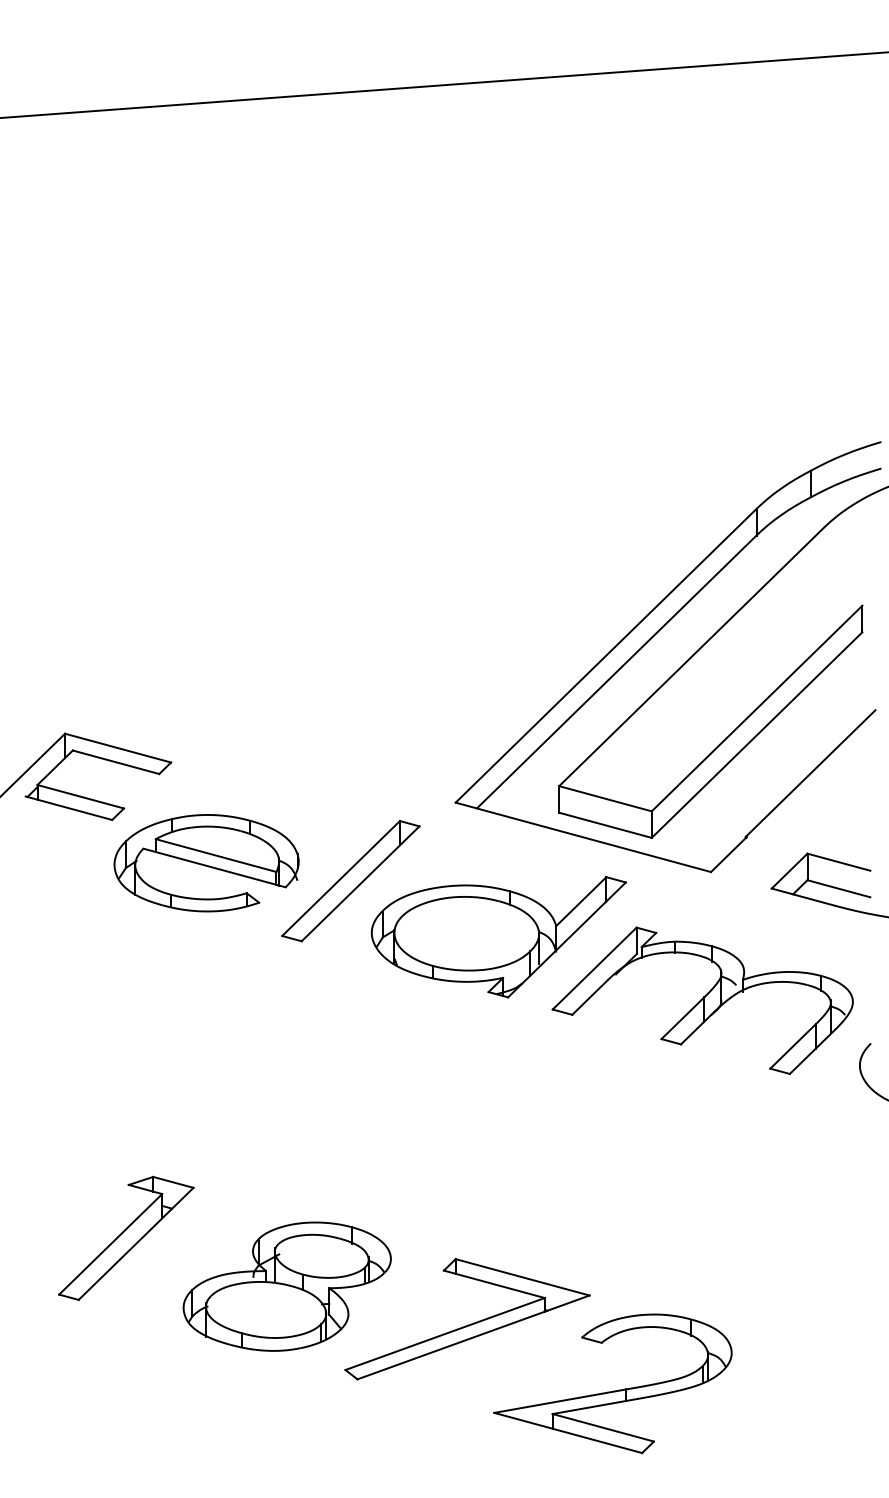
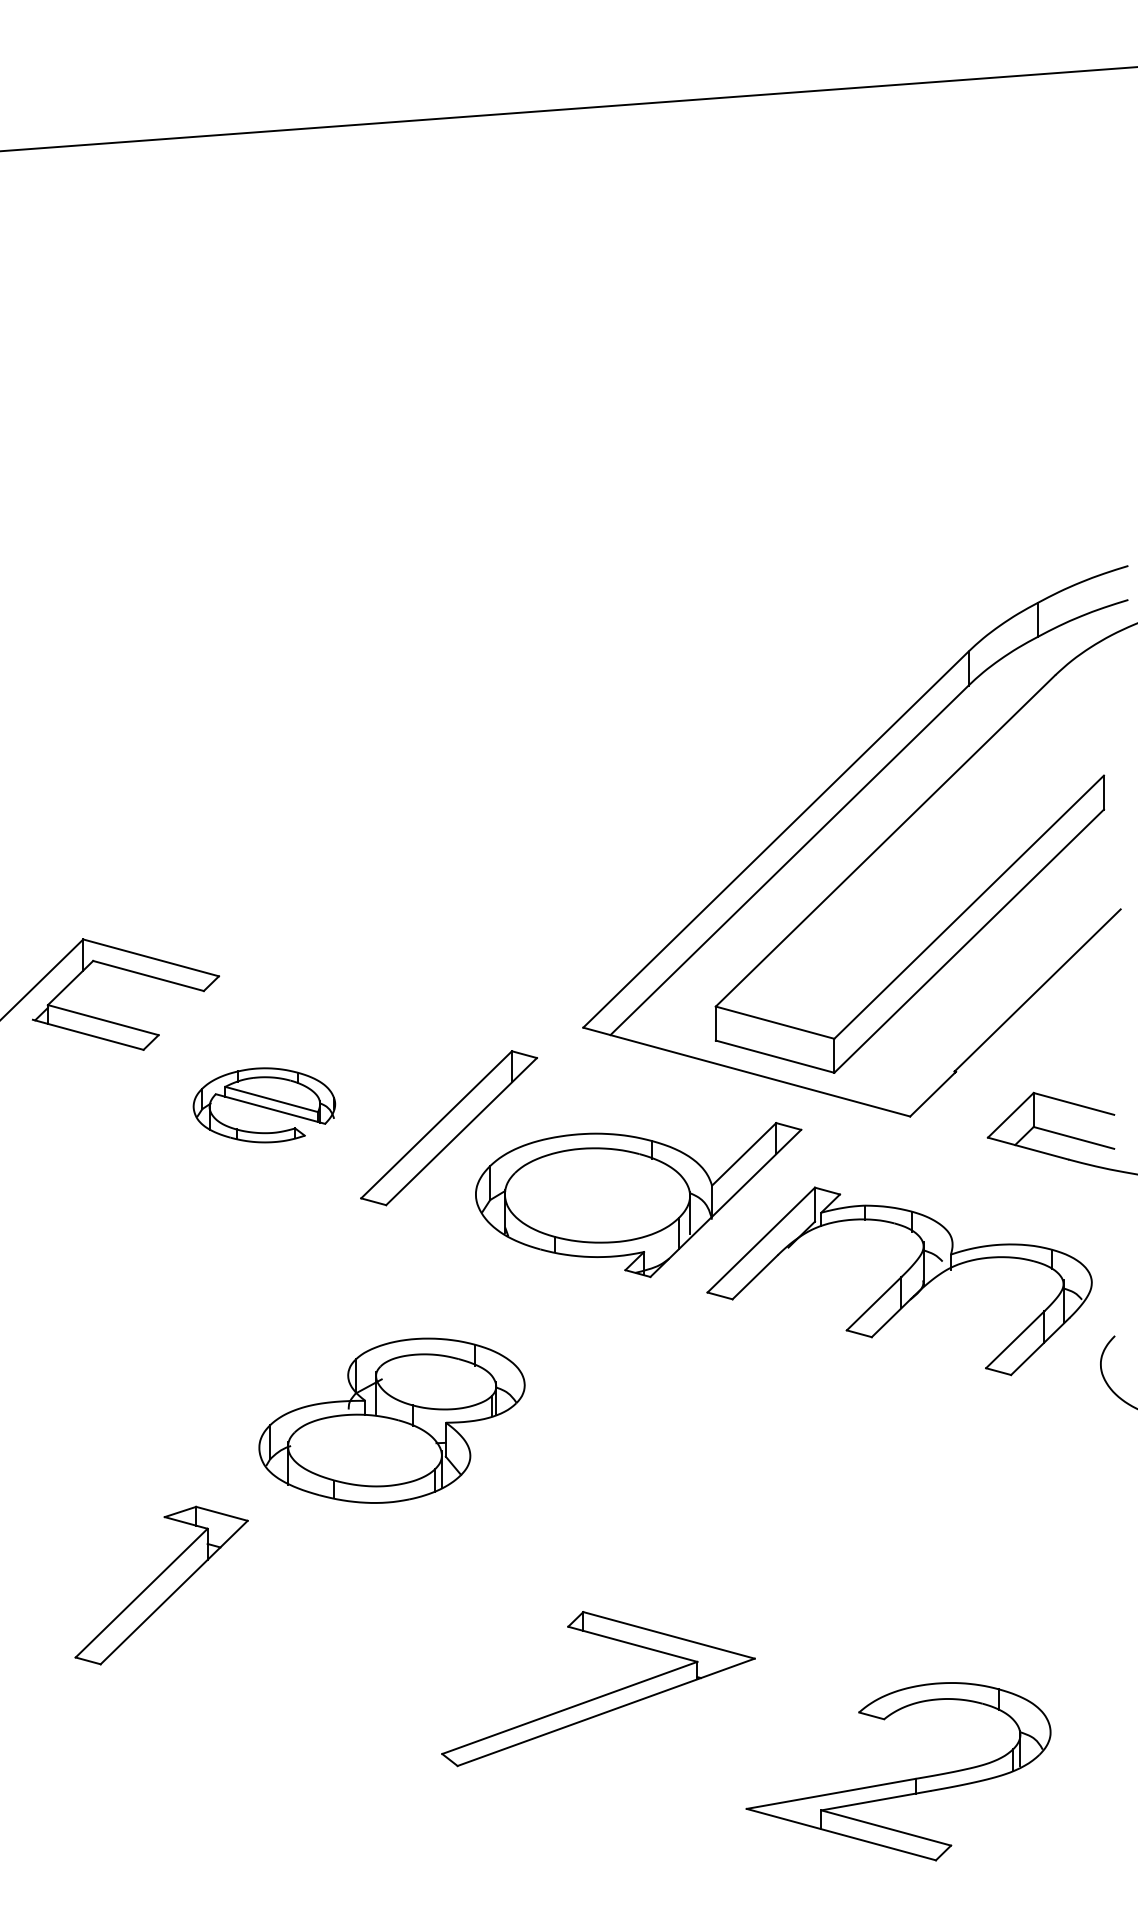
part: (206, 863) -> (264, 1105), size x0.6
part: (286, 1286) -> (391, 1420), moved
part: (613, 1390) -> (899, 1780), moved

